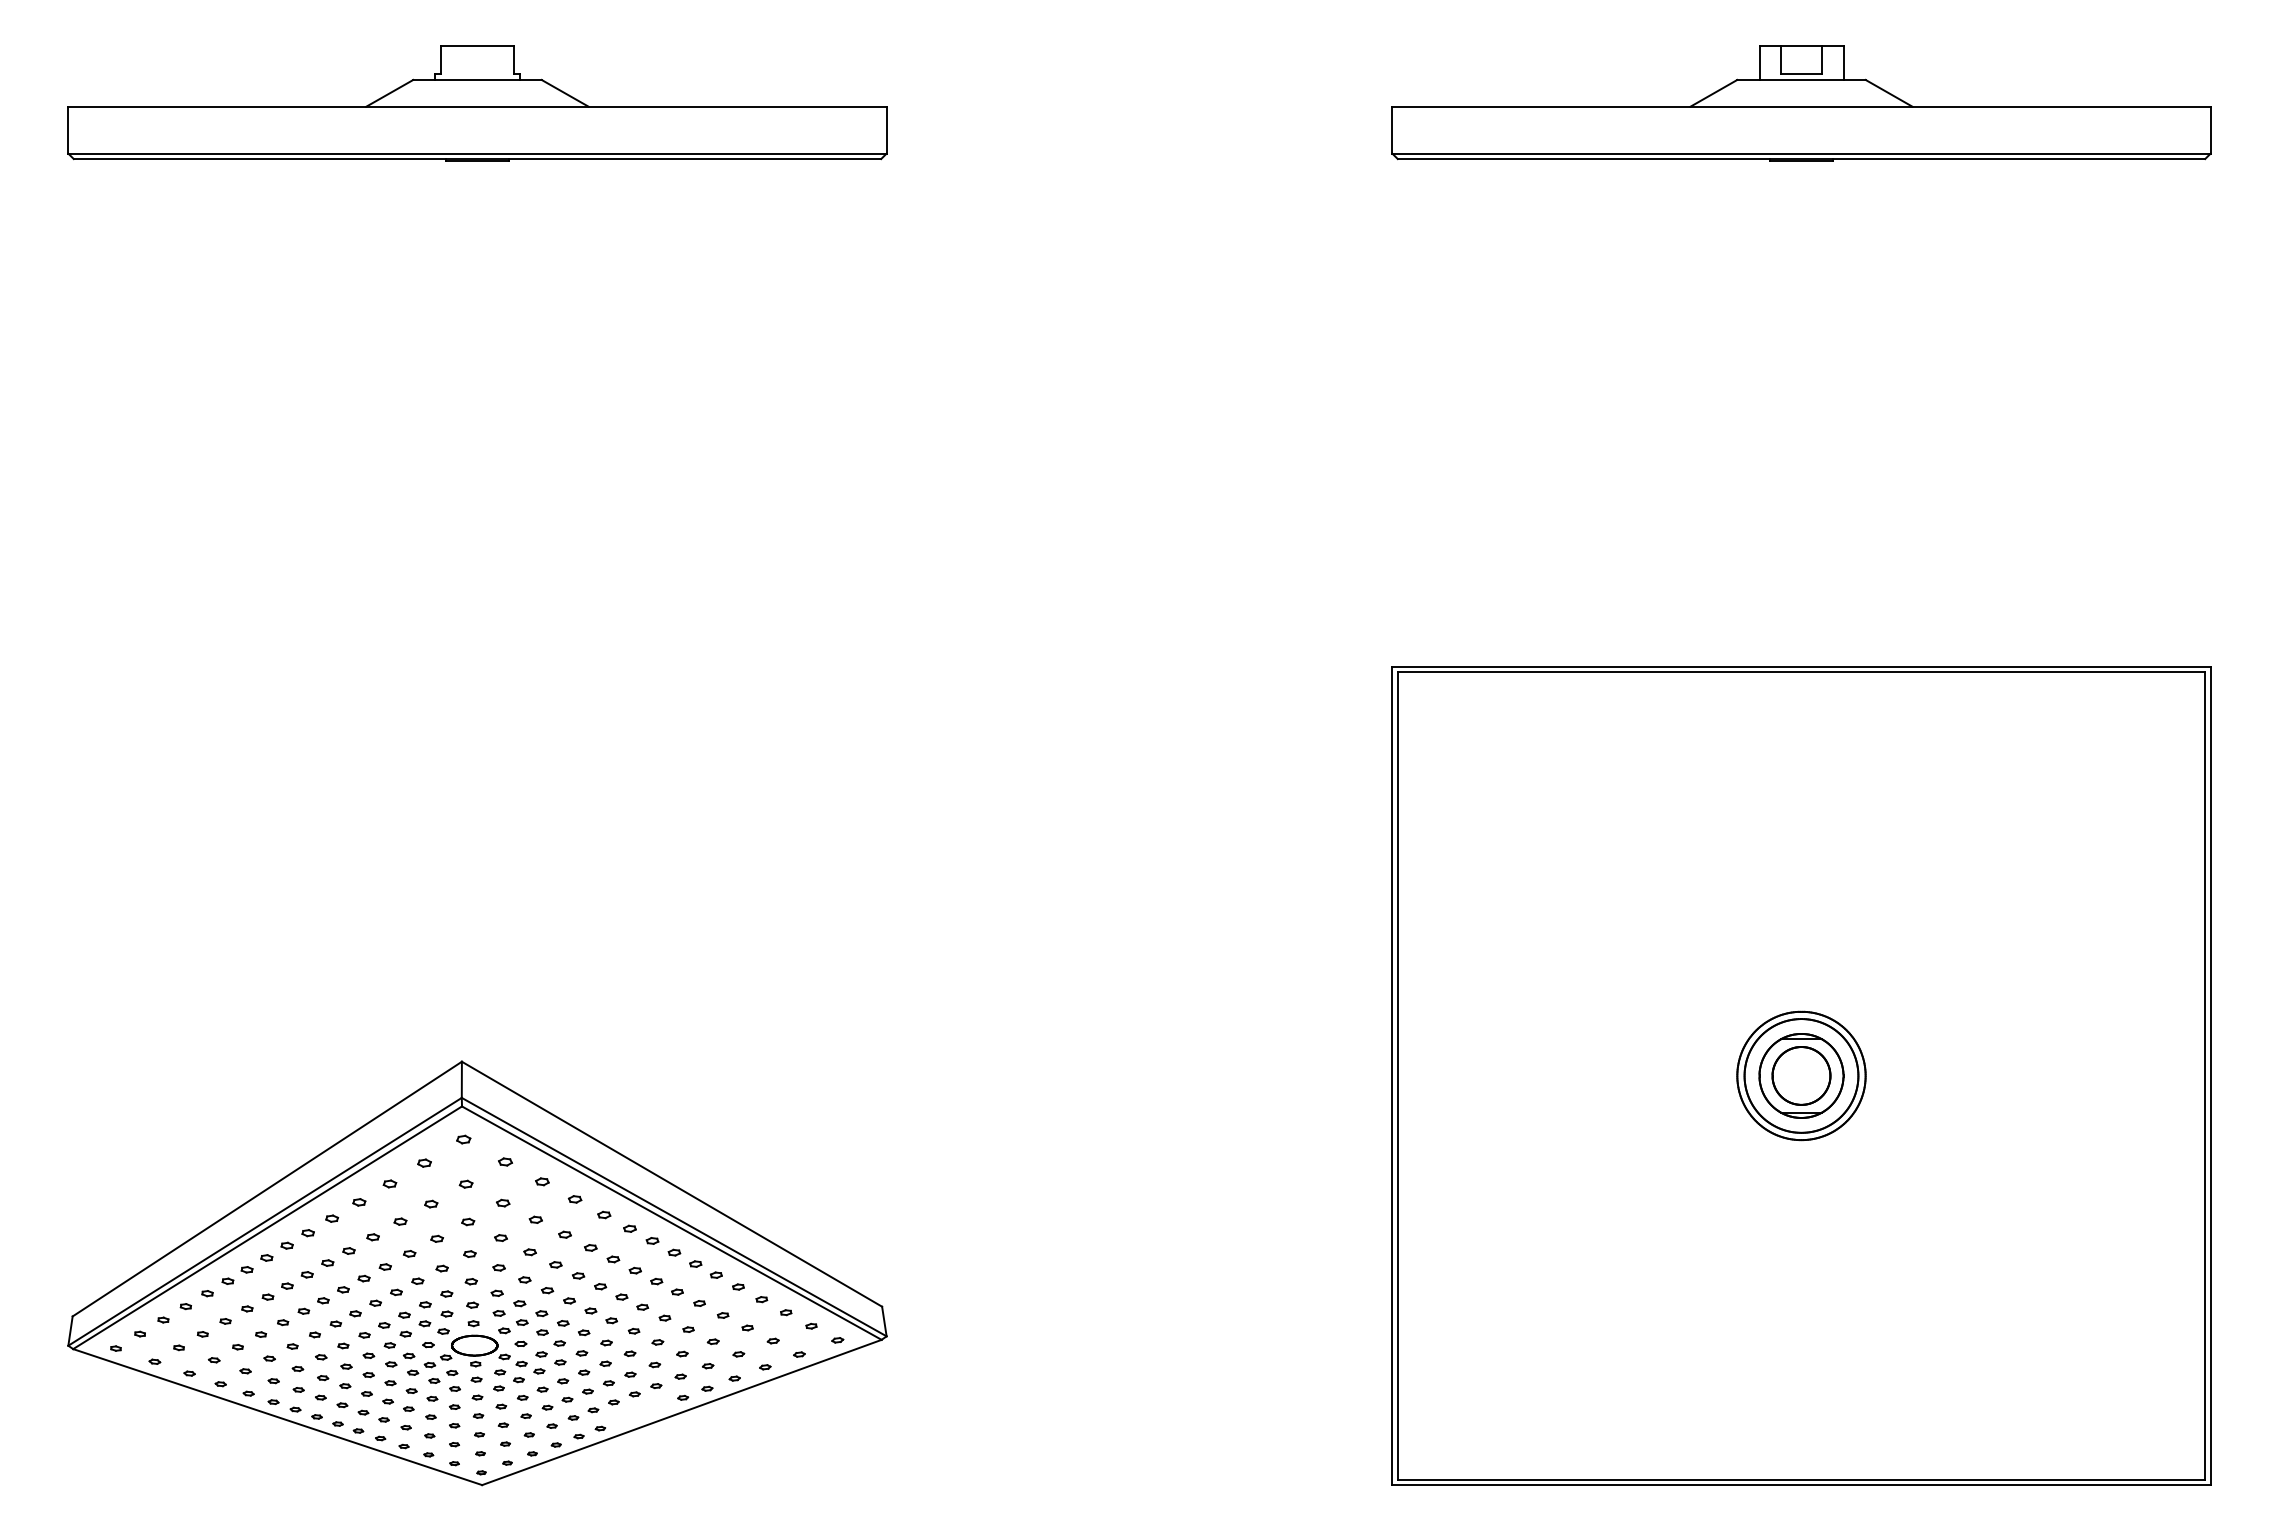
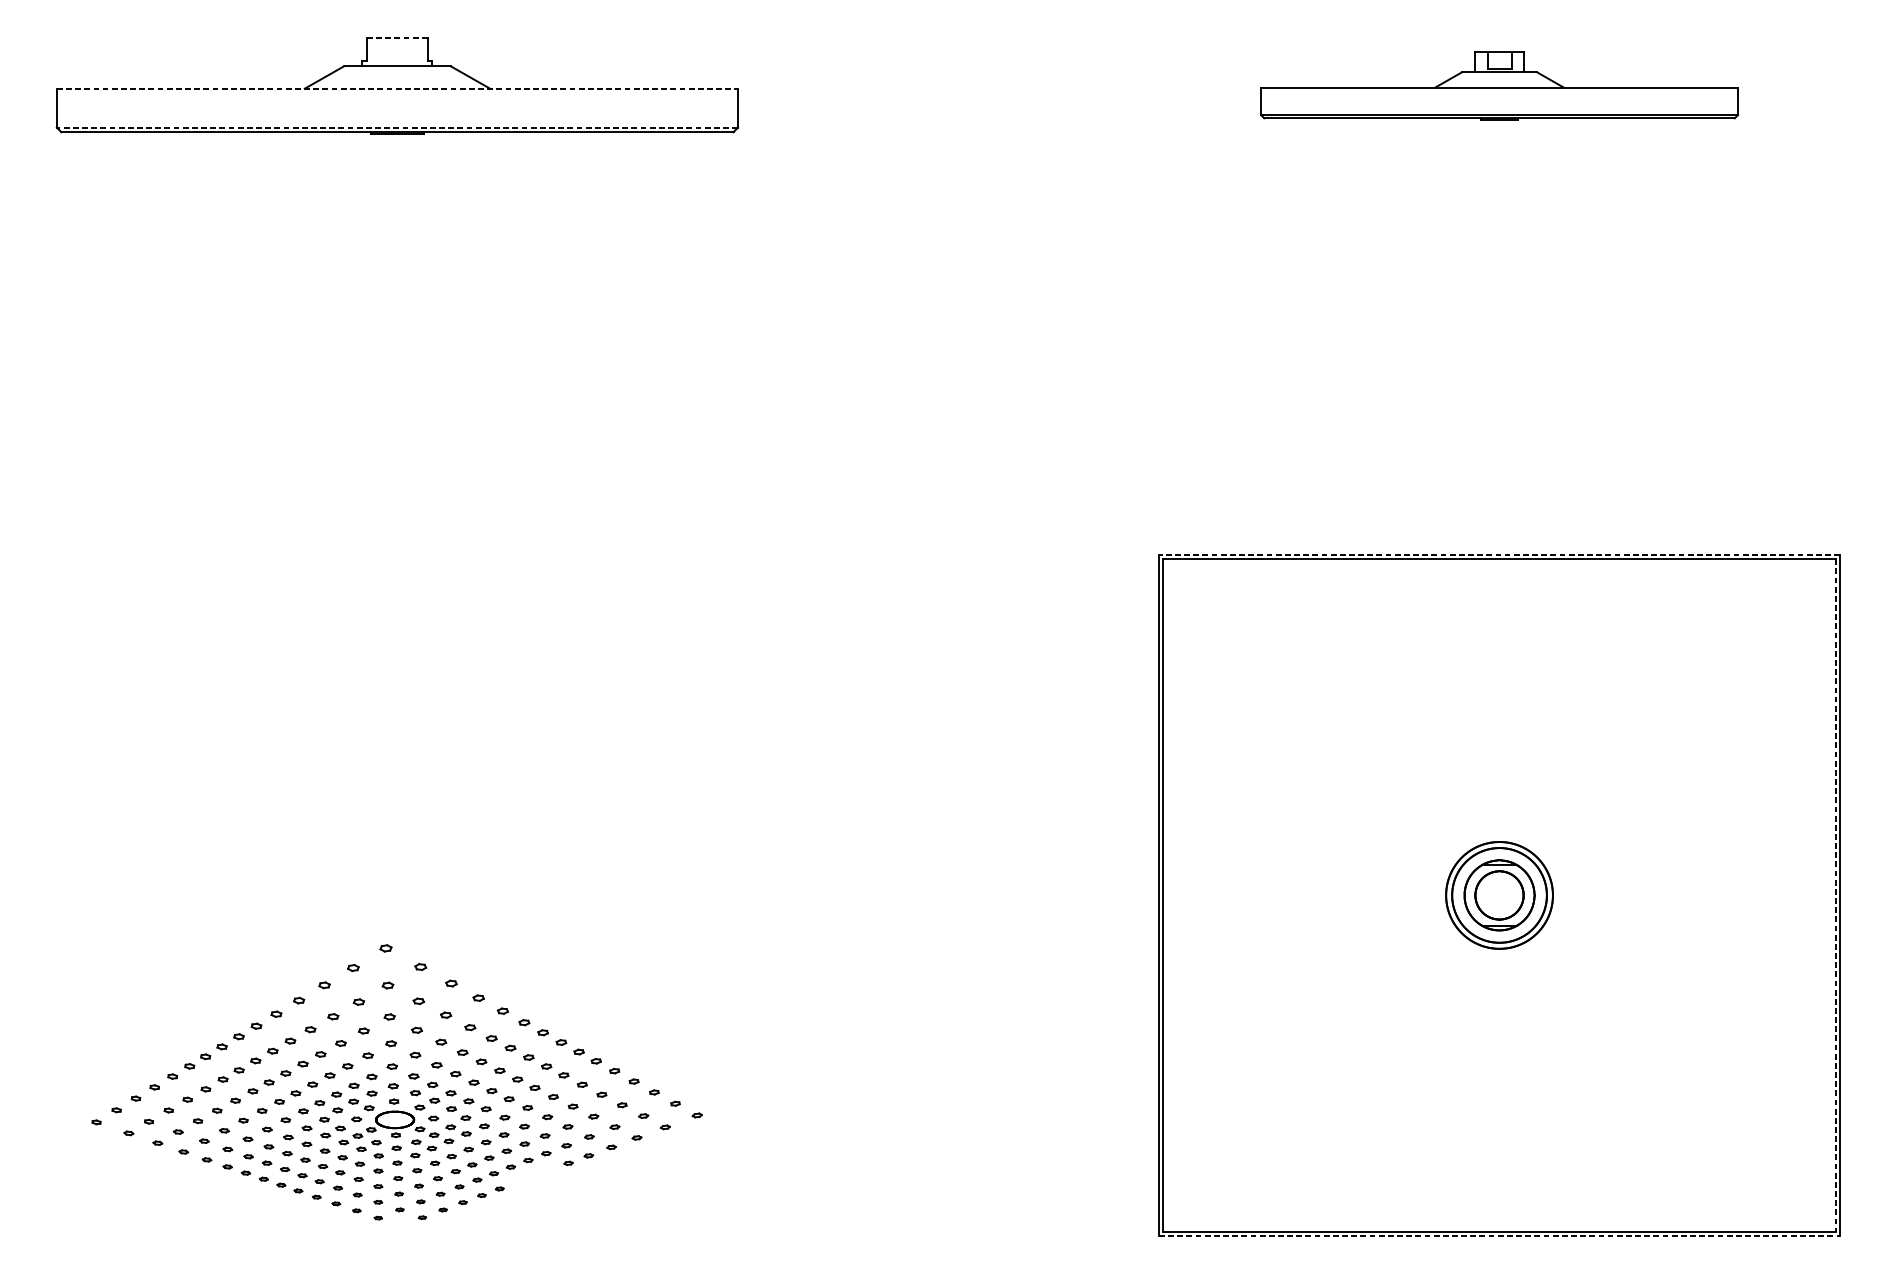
line: (477, 45) -> (397, 37), solid -> dashed
part: (1801, 103) -> (1499, 85), size x0.7
line: (477, 106) -> (397, 88), solid -> dashed
line: (476, 153) -> (396, 127), solid -> dashed
line: (1800, 666) -> (1498, 554), solid -> dashed
line: (2205, 1075) -> (1835, 895), solid -> dashed
part: (477, 1273) -> (397, 1059), removed
line: (1801, 1485) -> (1499, 1236), solid -> dashed

